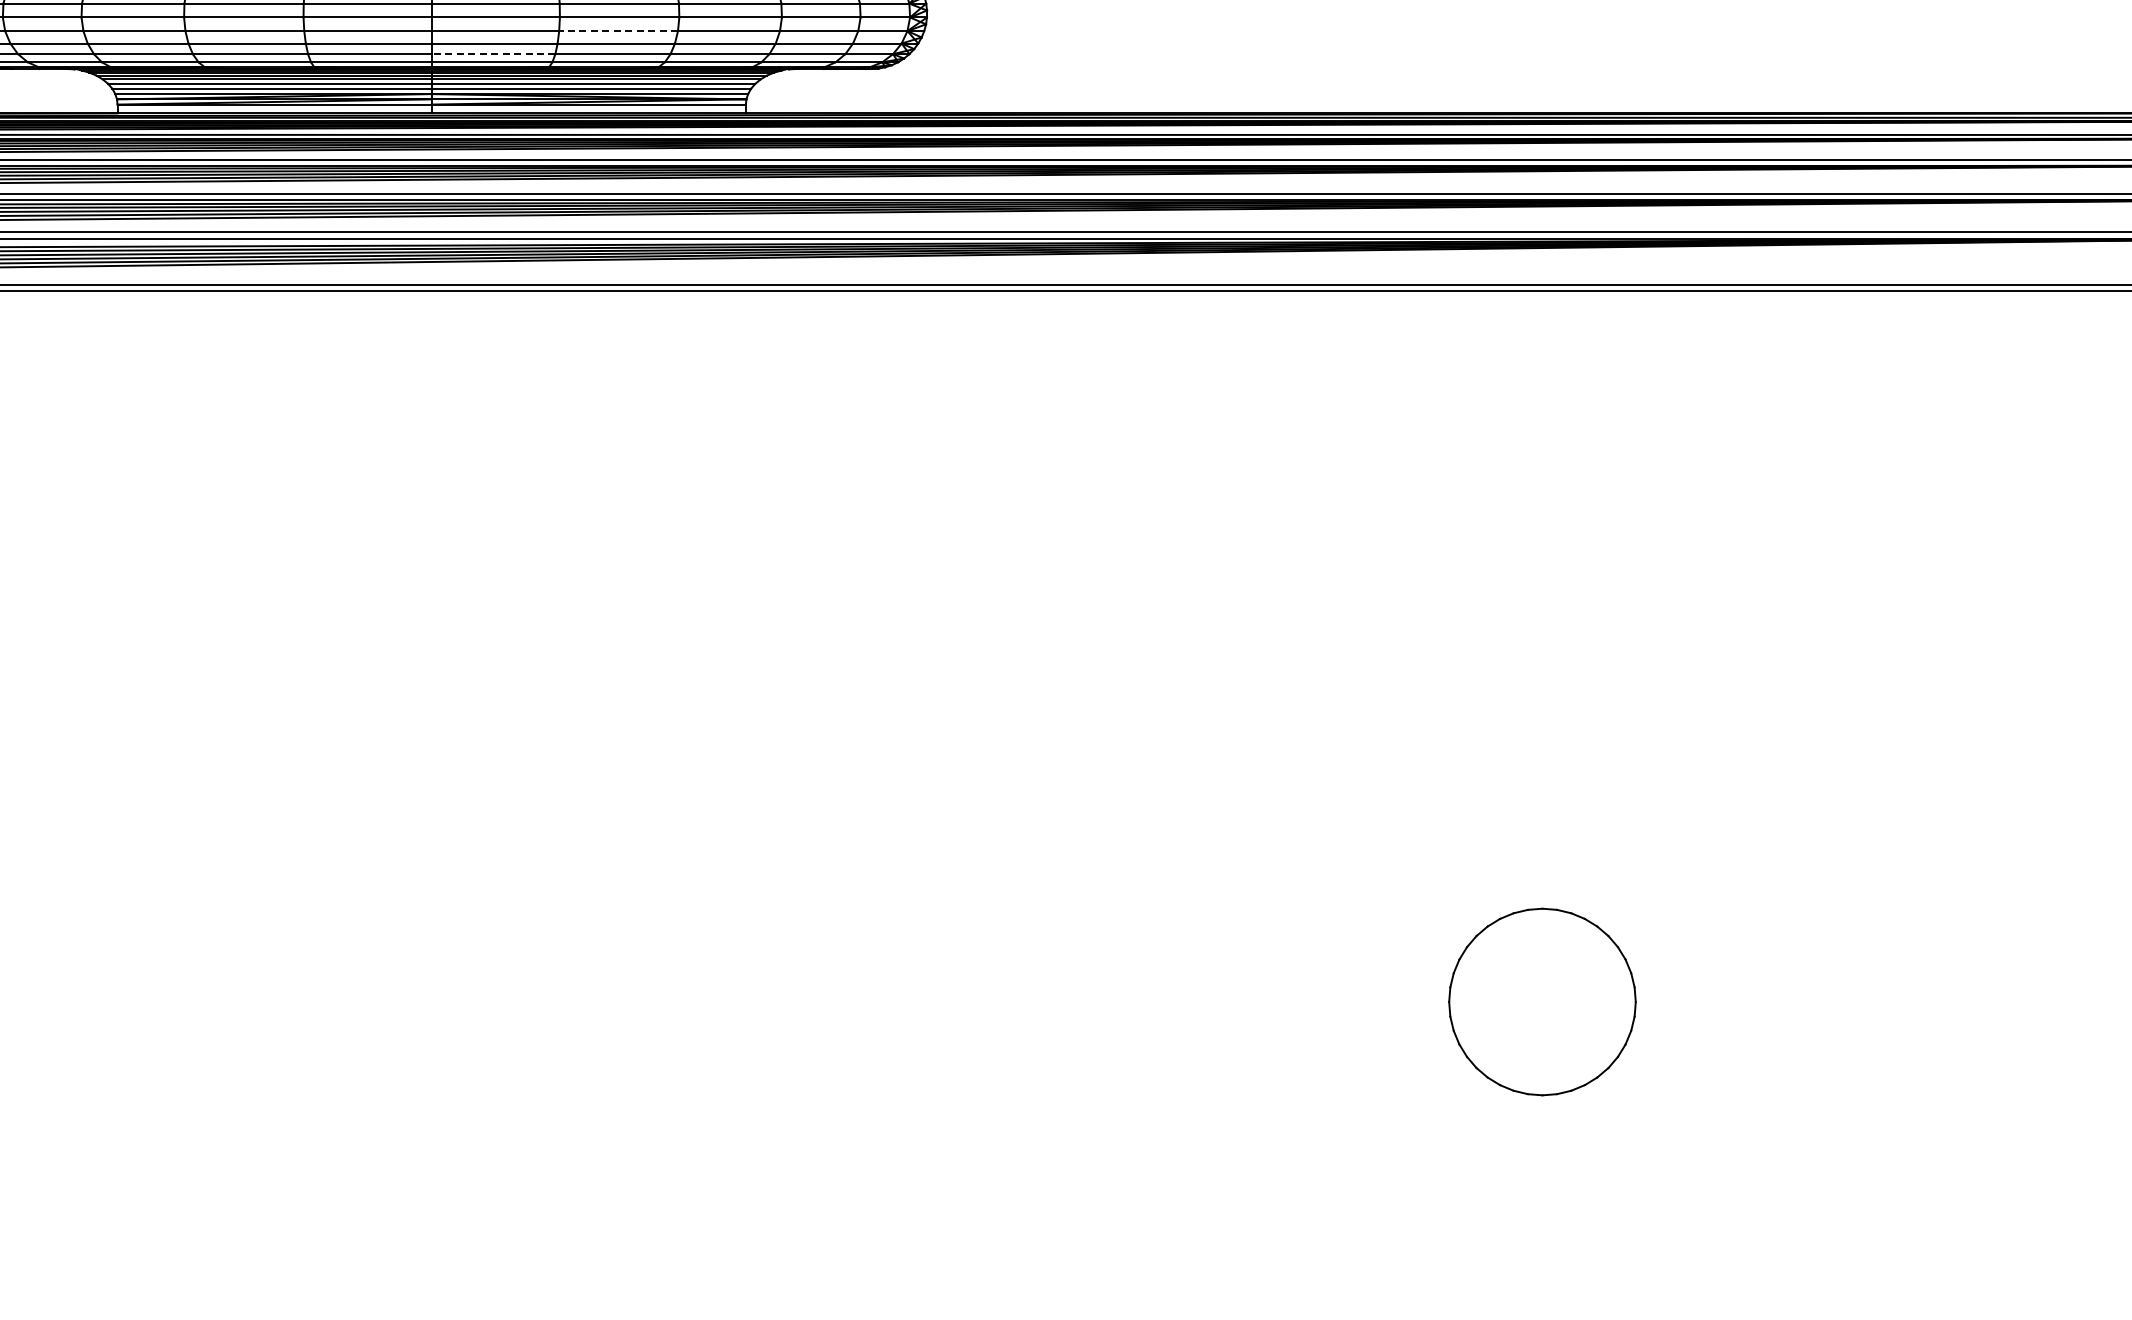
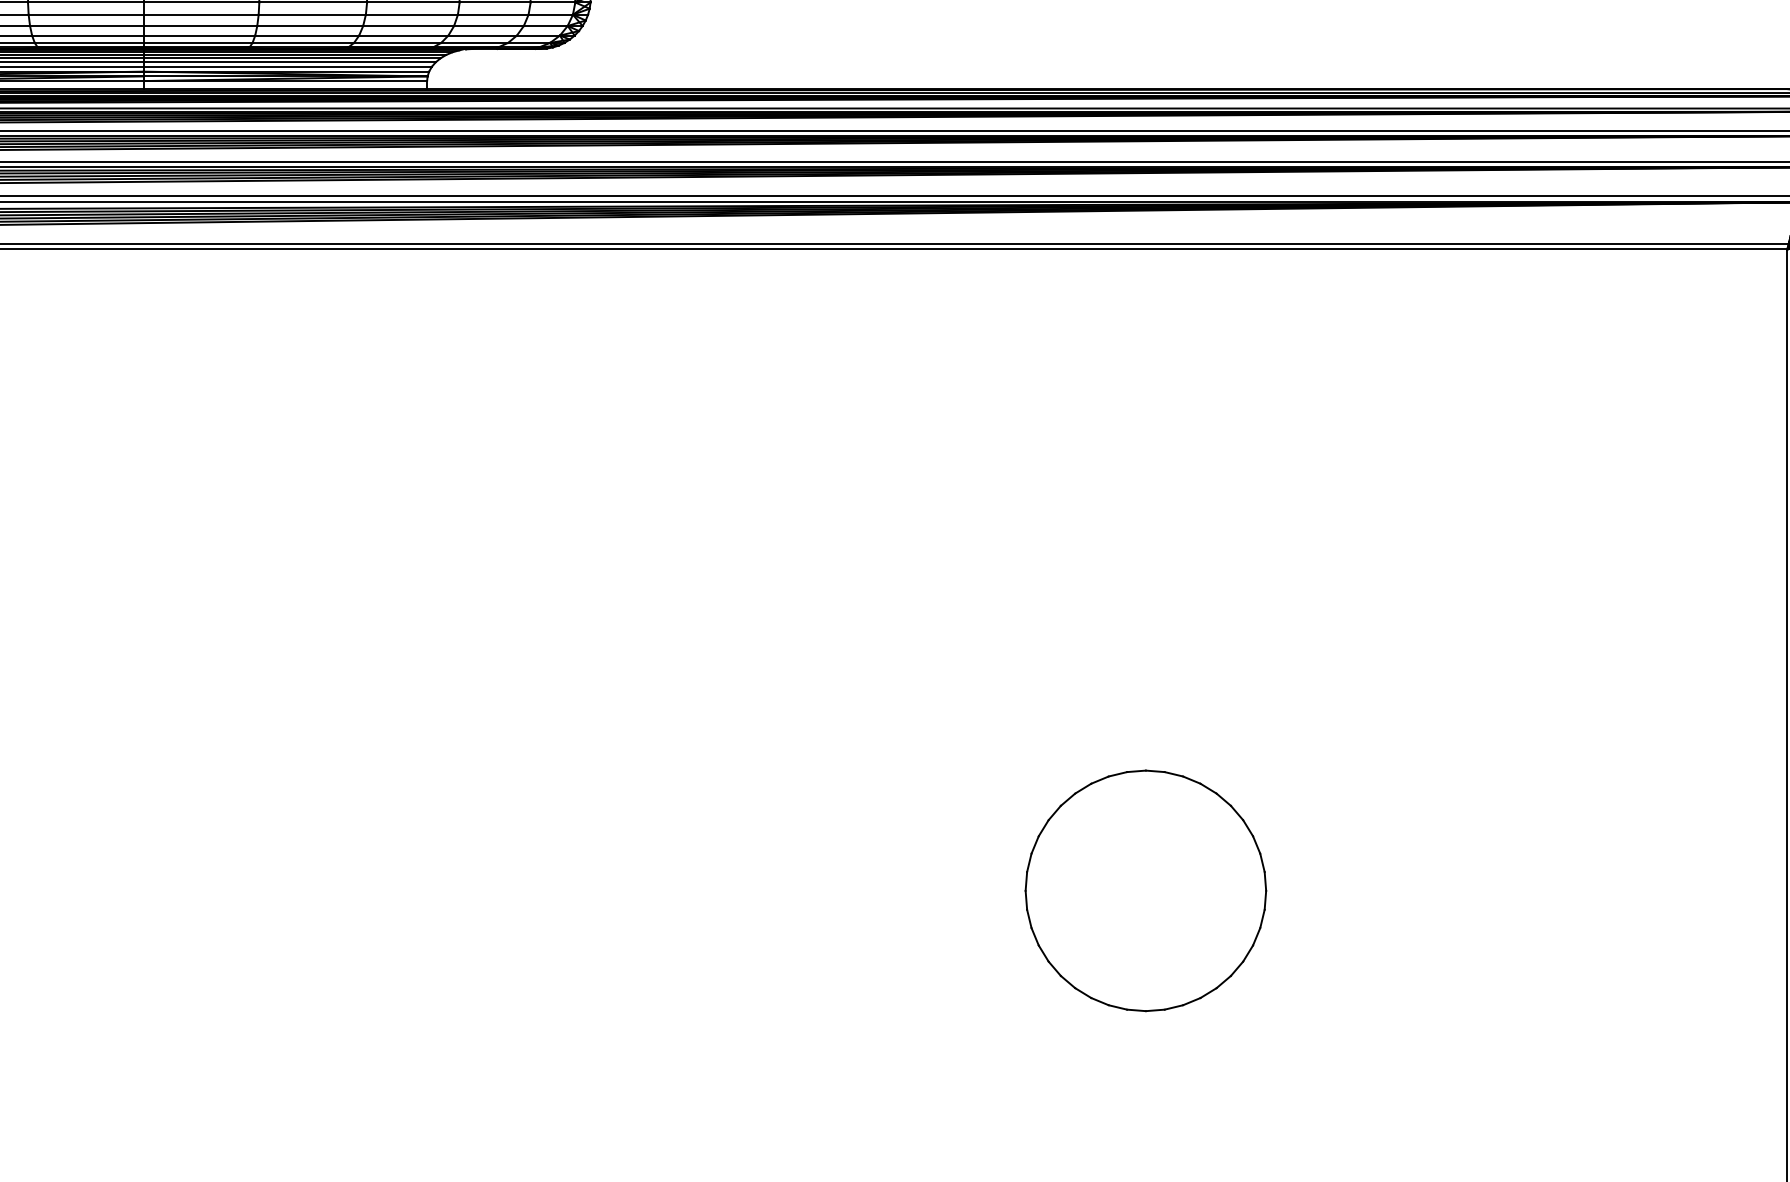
line: (618, 31) -> (312, 15), dashed -> solid
line: (493, 54) -> (199, 35), dashed -> solid
part: (1542, 1001) -> (1145, 890), size x1.43

